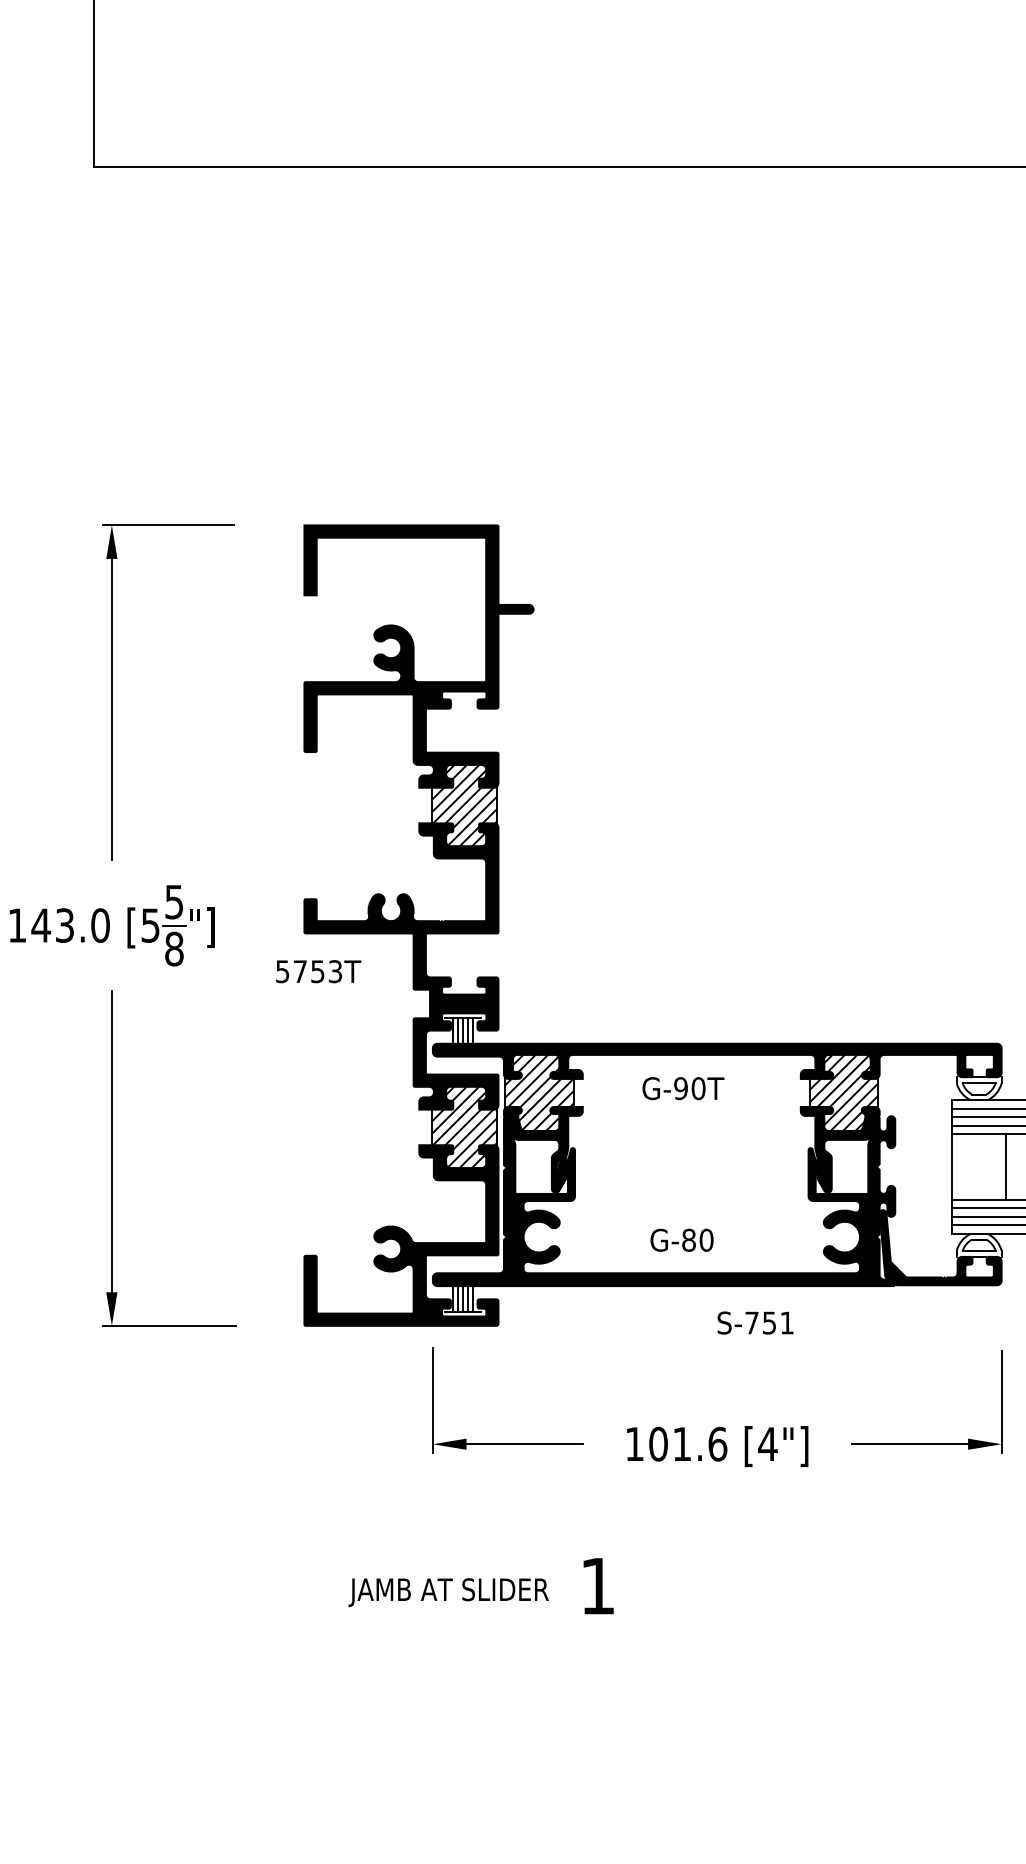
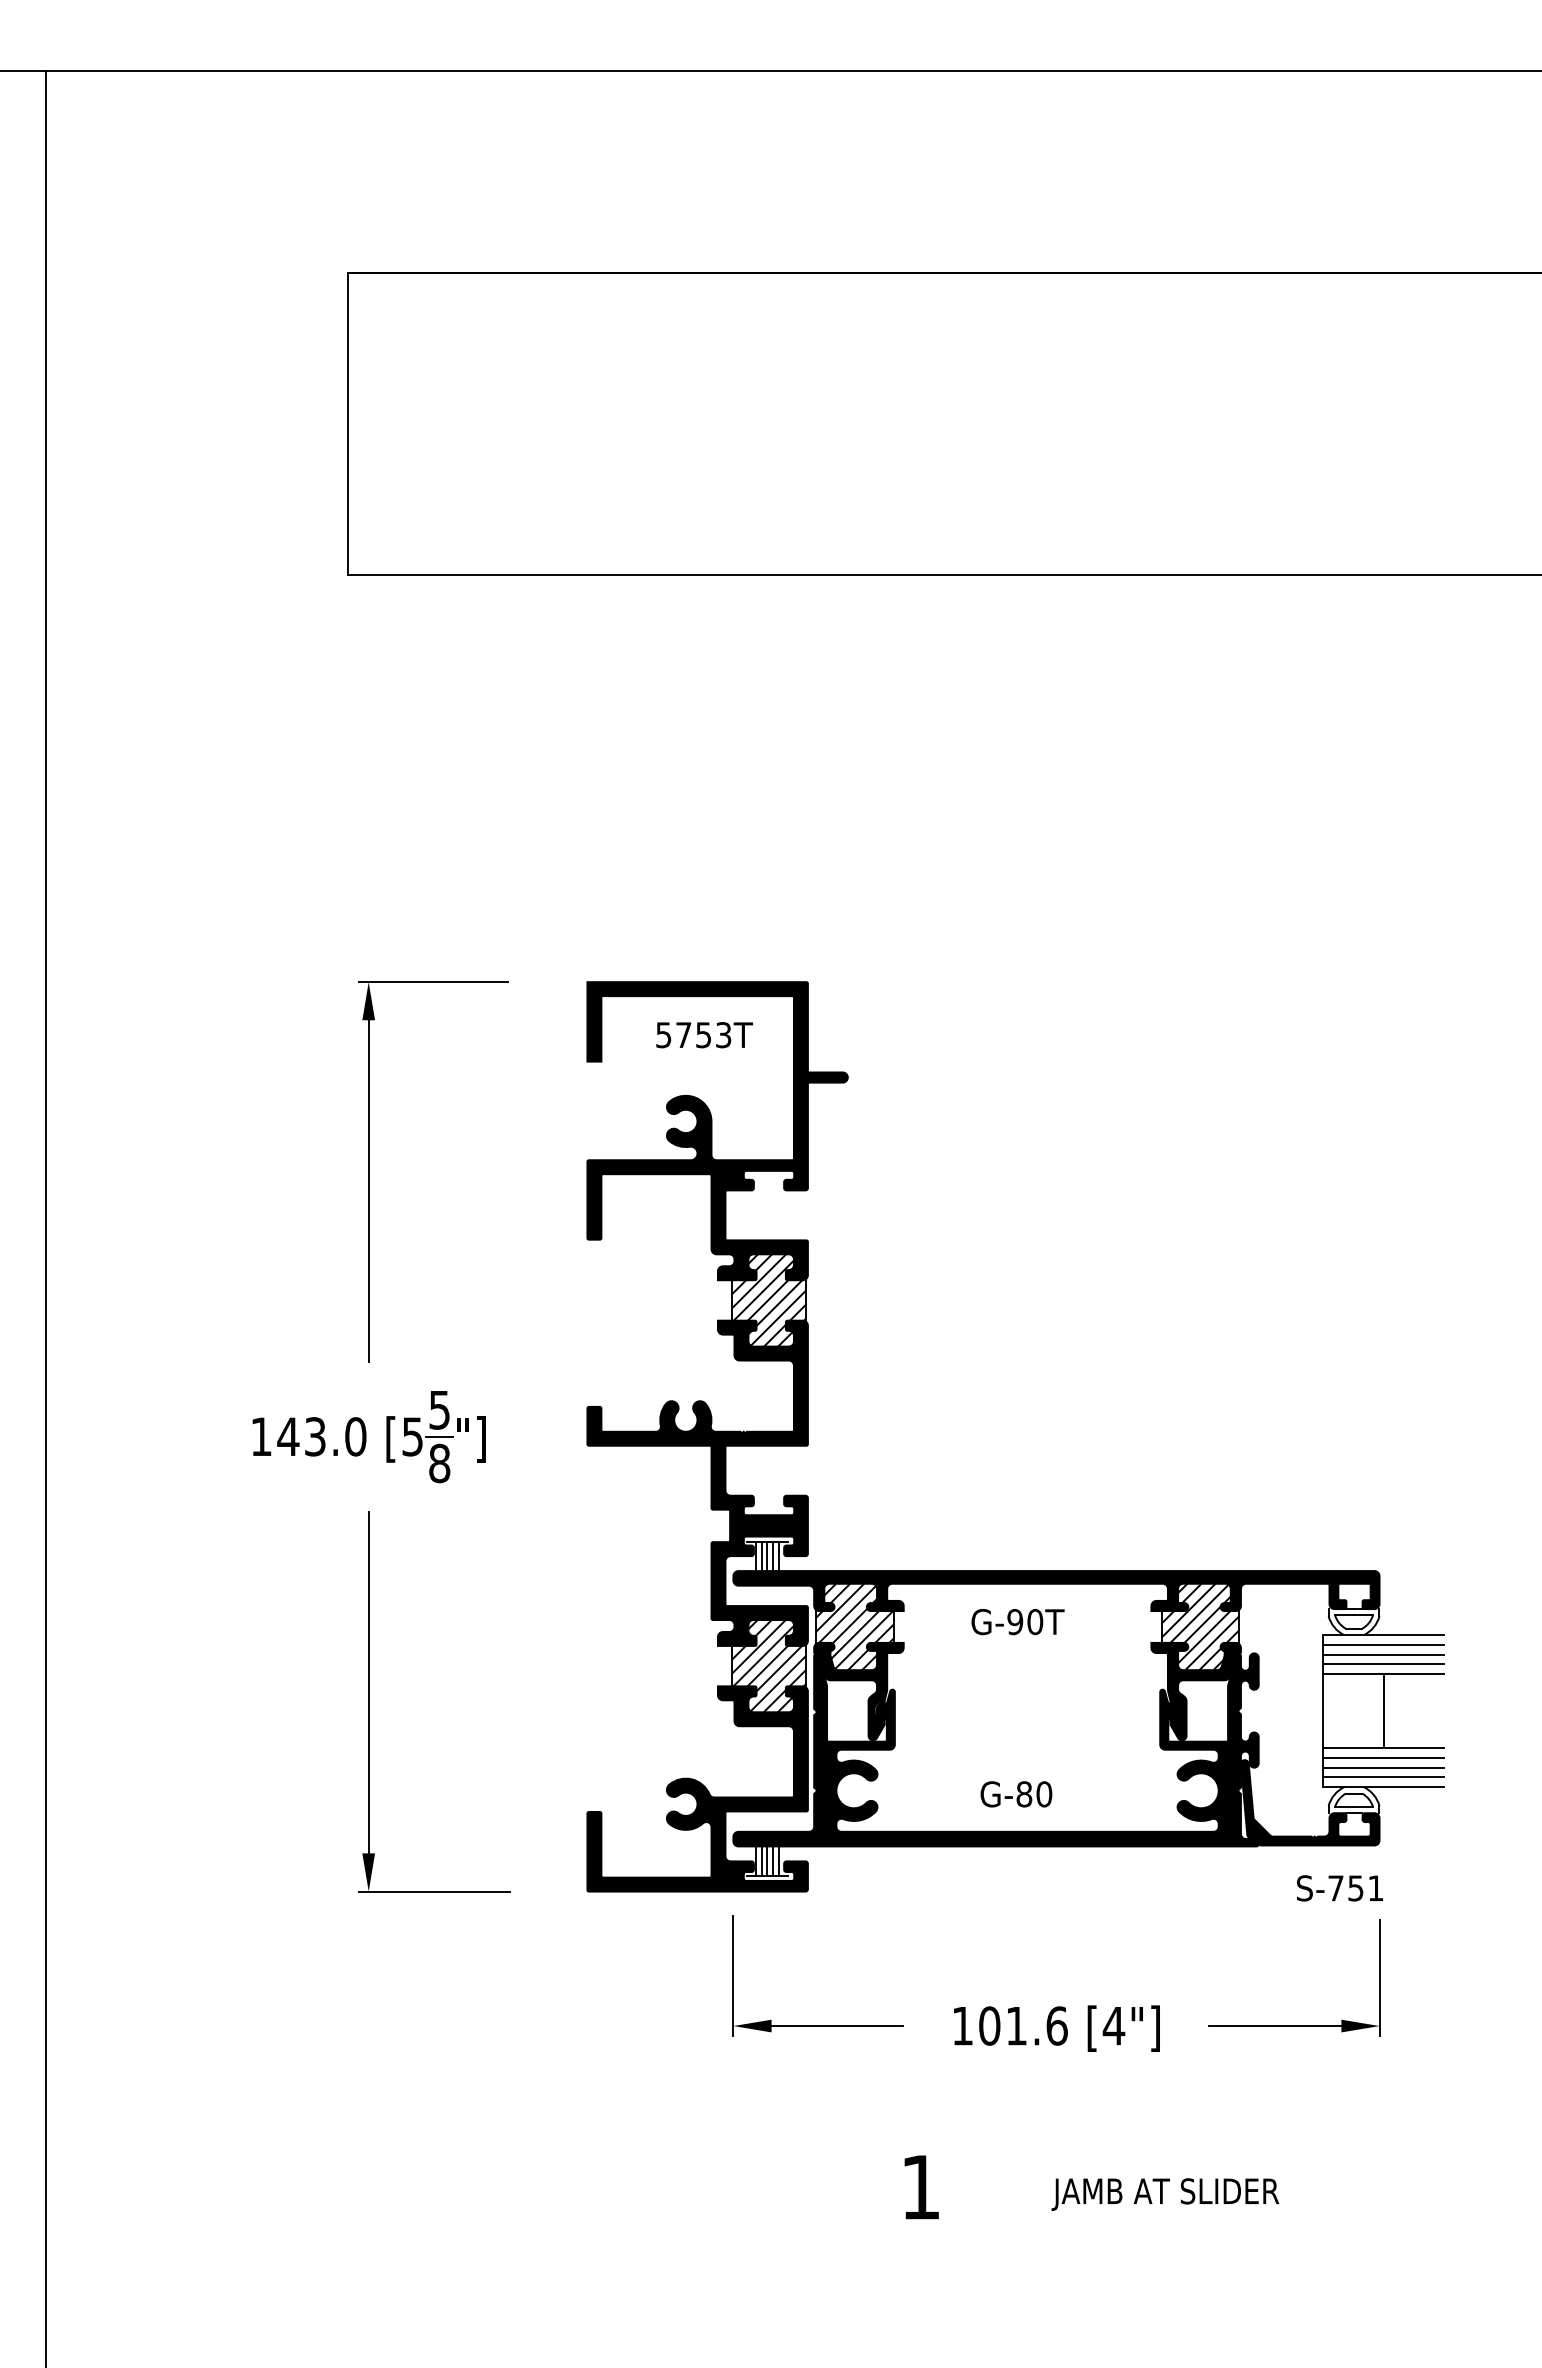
text: (318, 971) -> (704, 1035), moved
text: (755, 1323) -> (1339, 1888), moved
text: (448, 1592) -> (1165, 2194), moved

